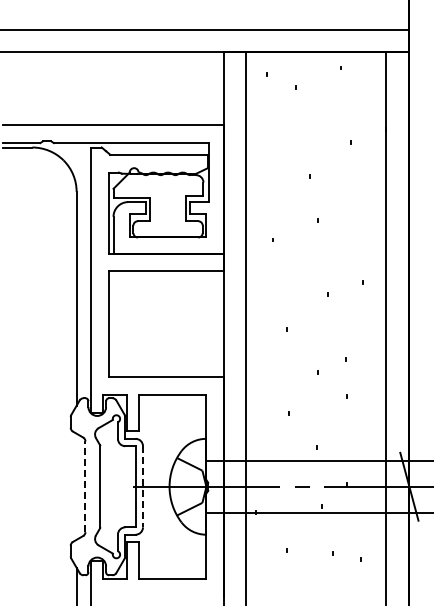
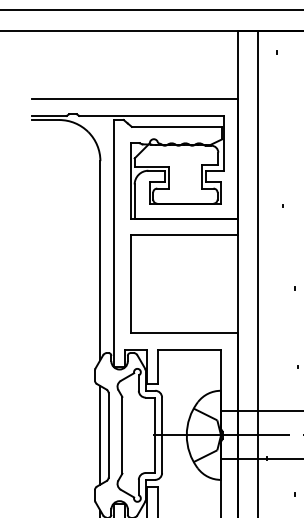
line: (76, 486) -> (100, 435), added
line: (85, 486) -> (108, 435), dashed -> solid
line: (143, 486) -> (162, 435), dashed -> solid

